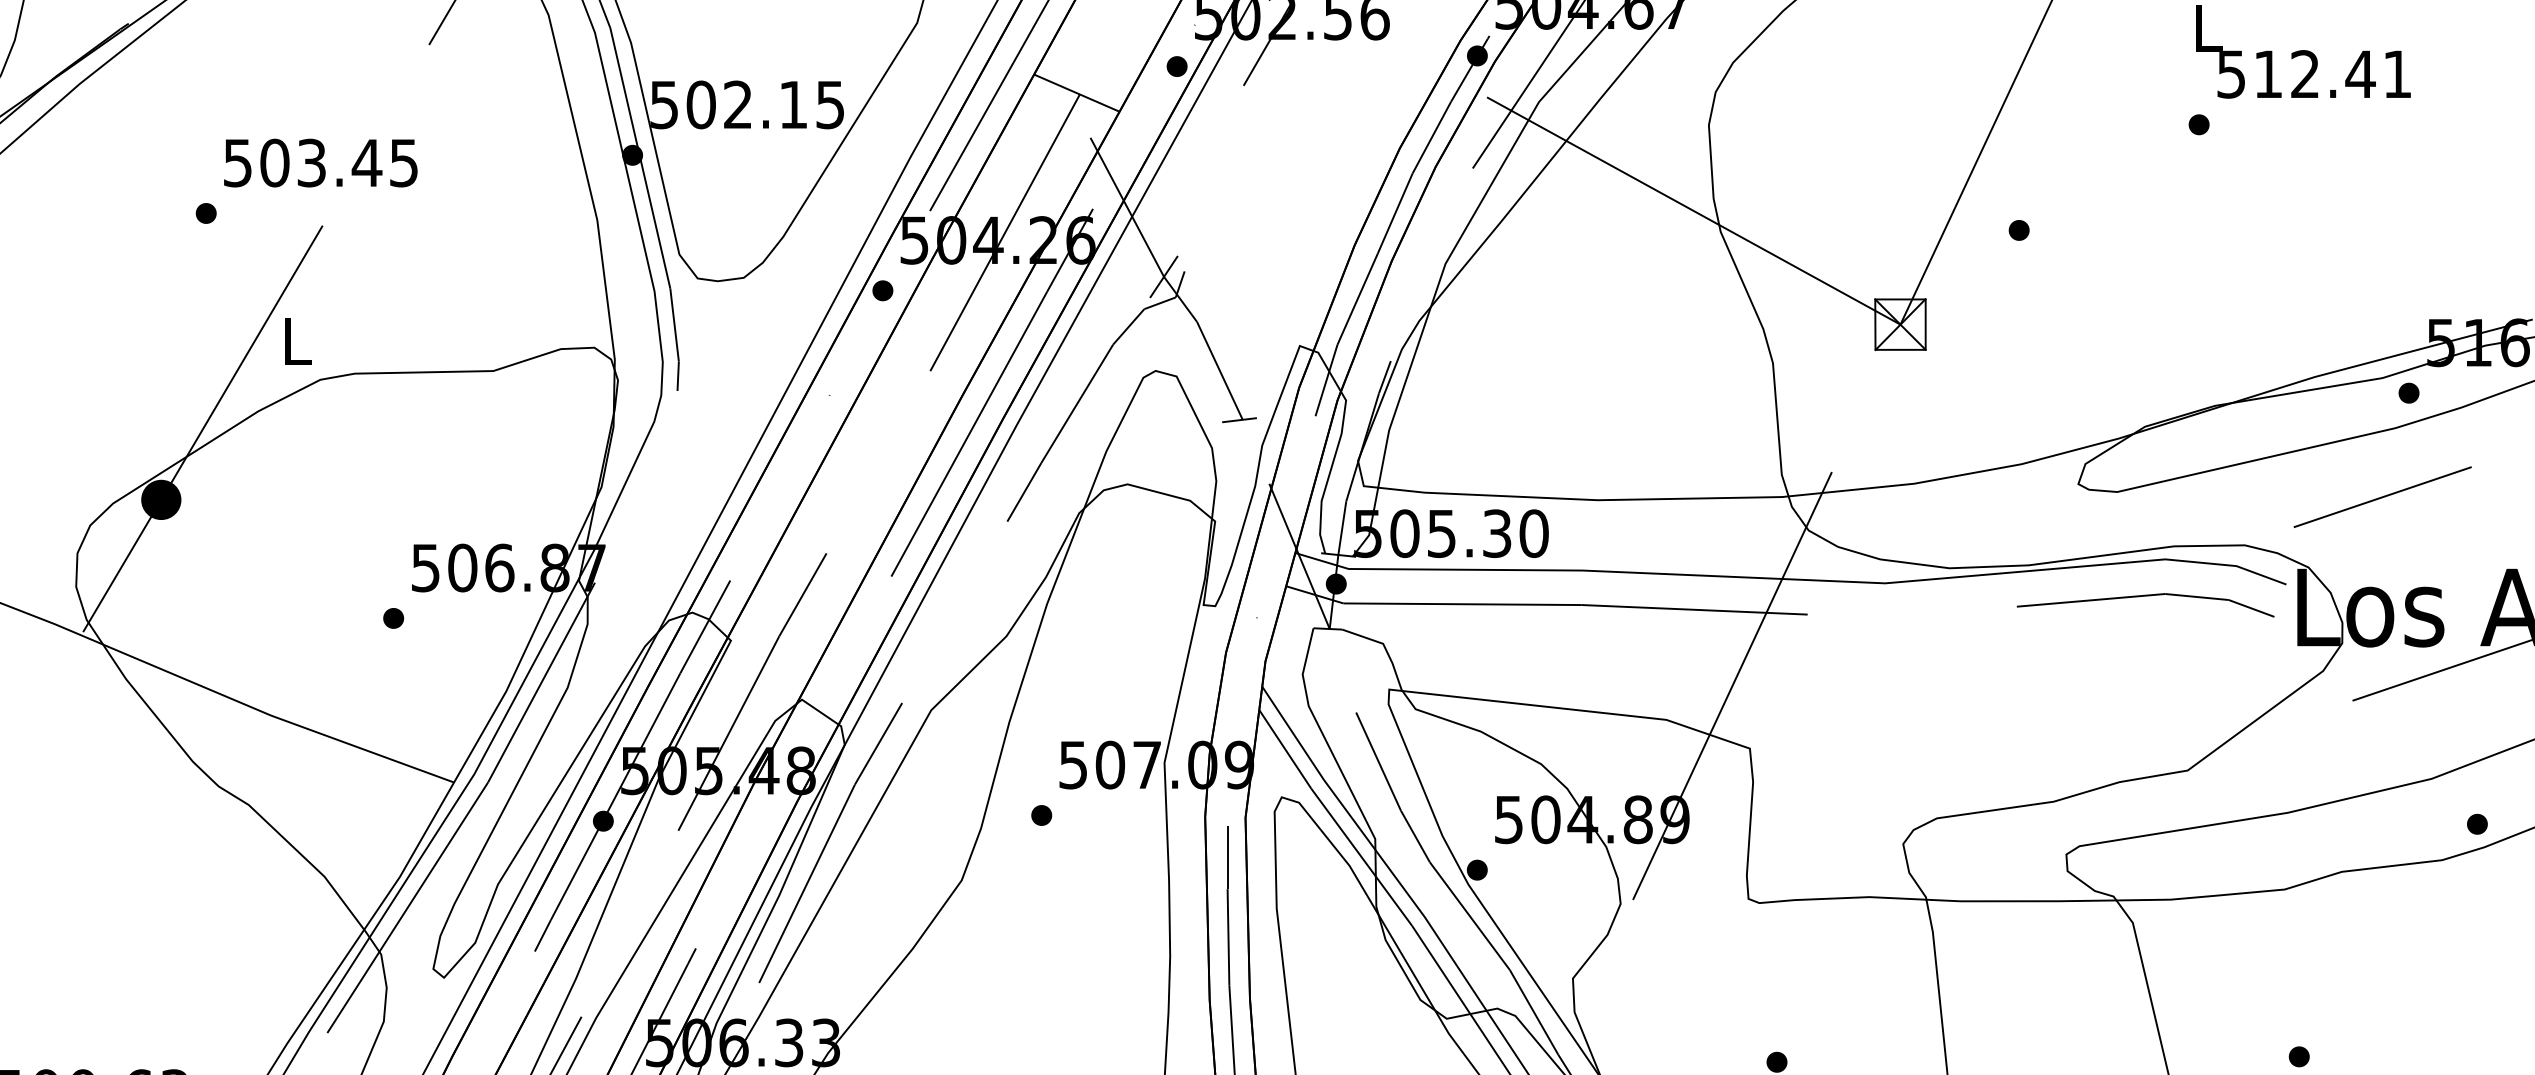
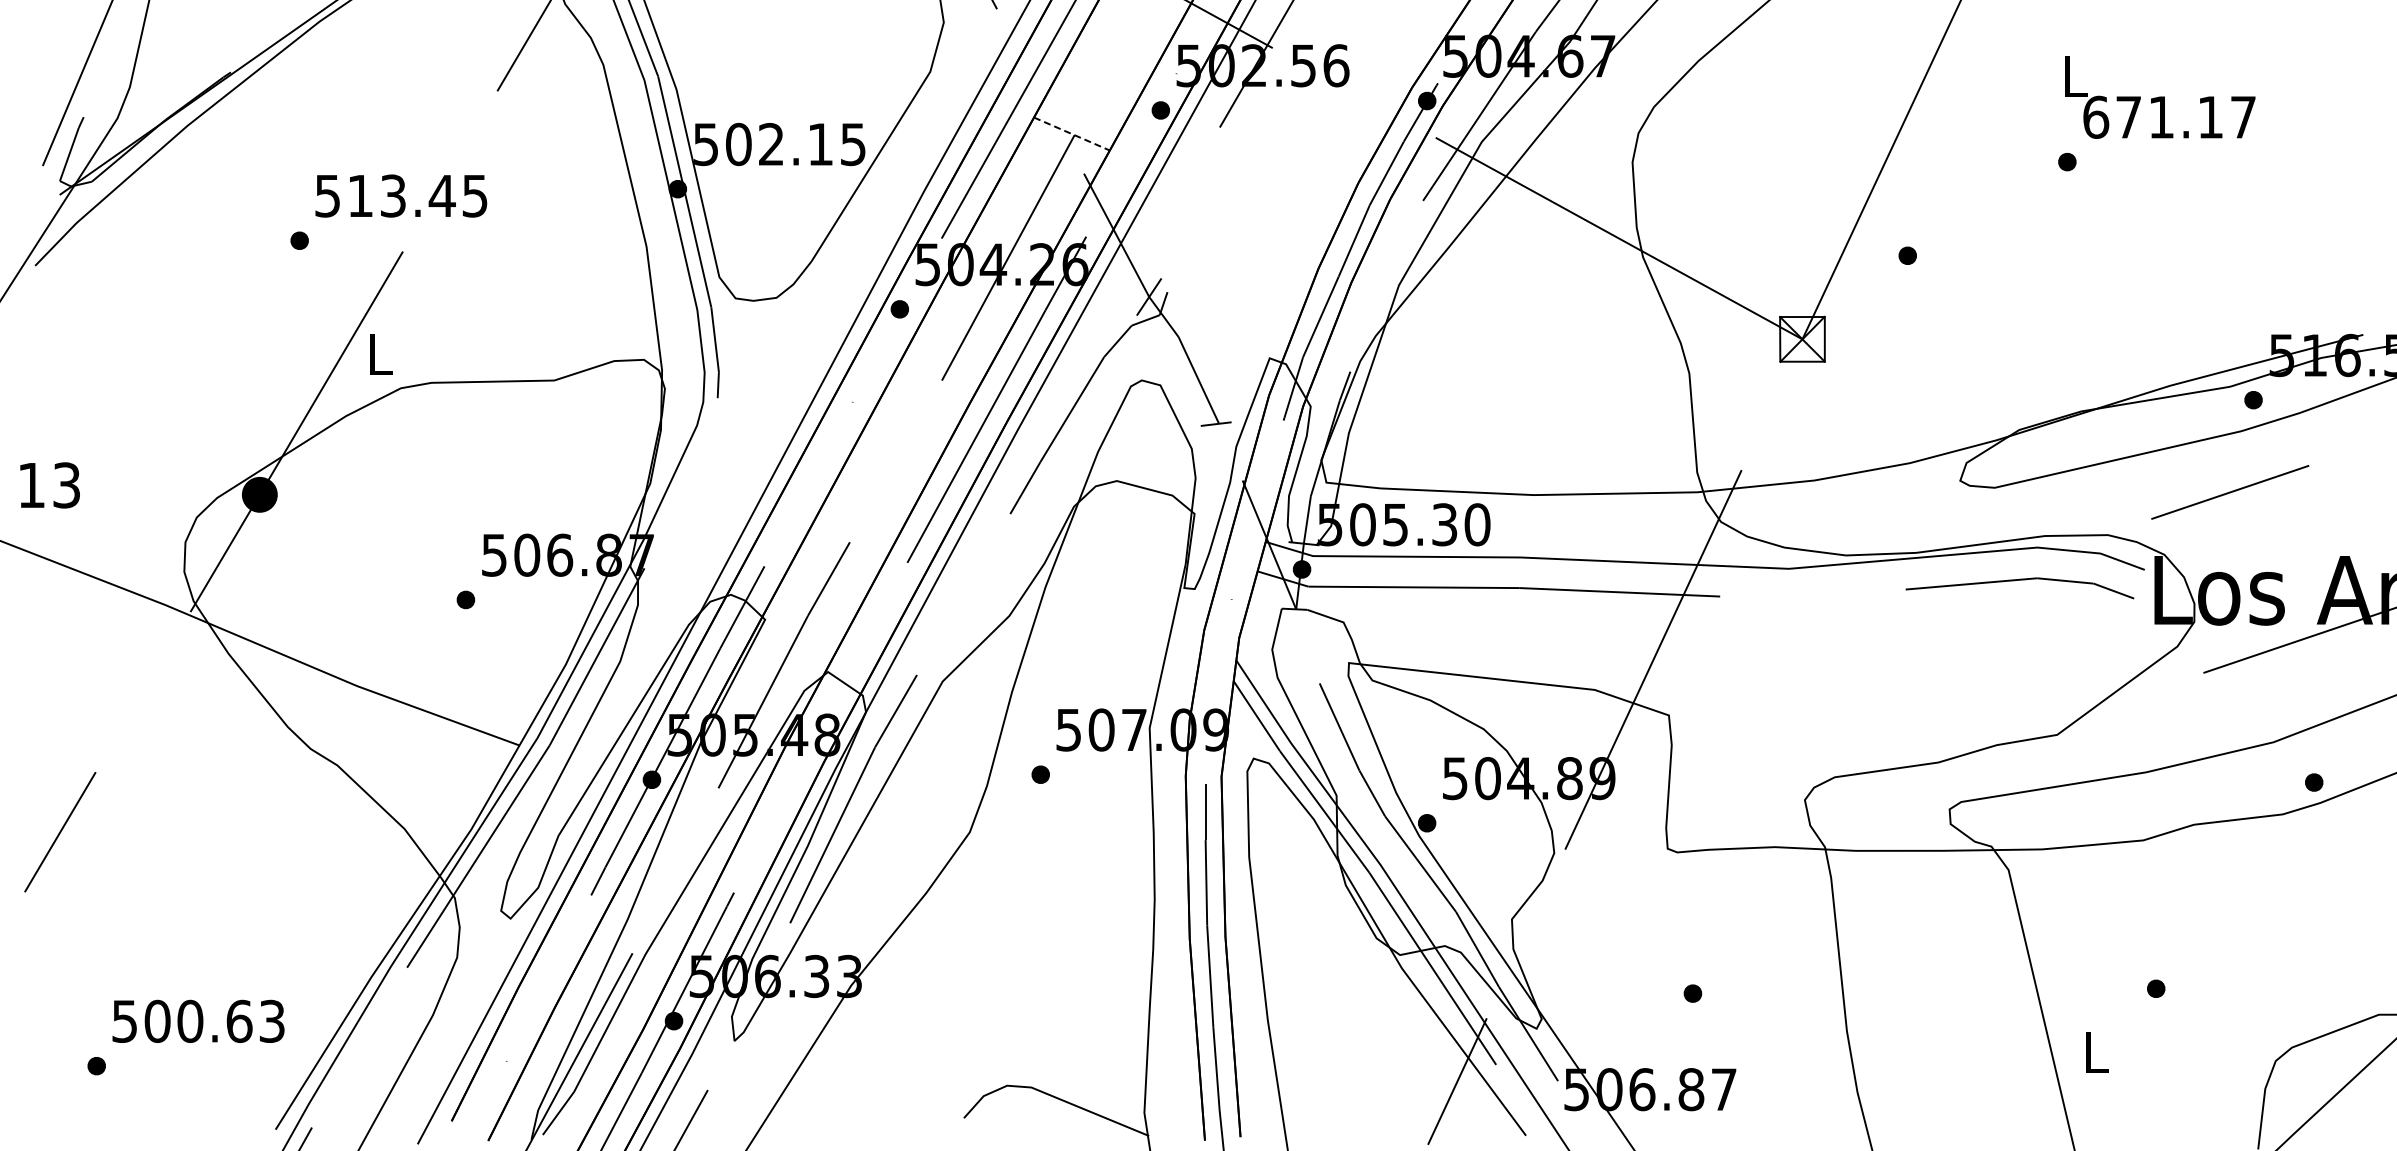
text: (2314, 73) -> (2169, 116), 512.41 -> 671.17
line: (1077, 93) -> (1072, 134), solid -> dashed
text: (274, 162) -> (360, 195), 503.45 -> 513.45

